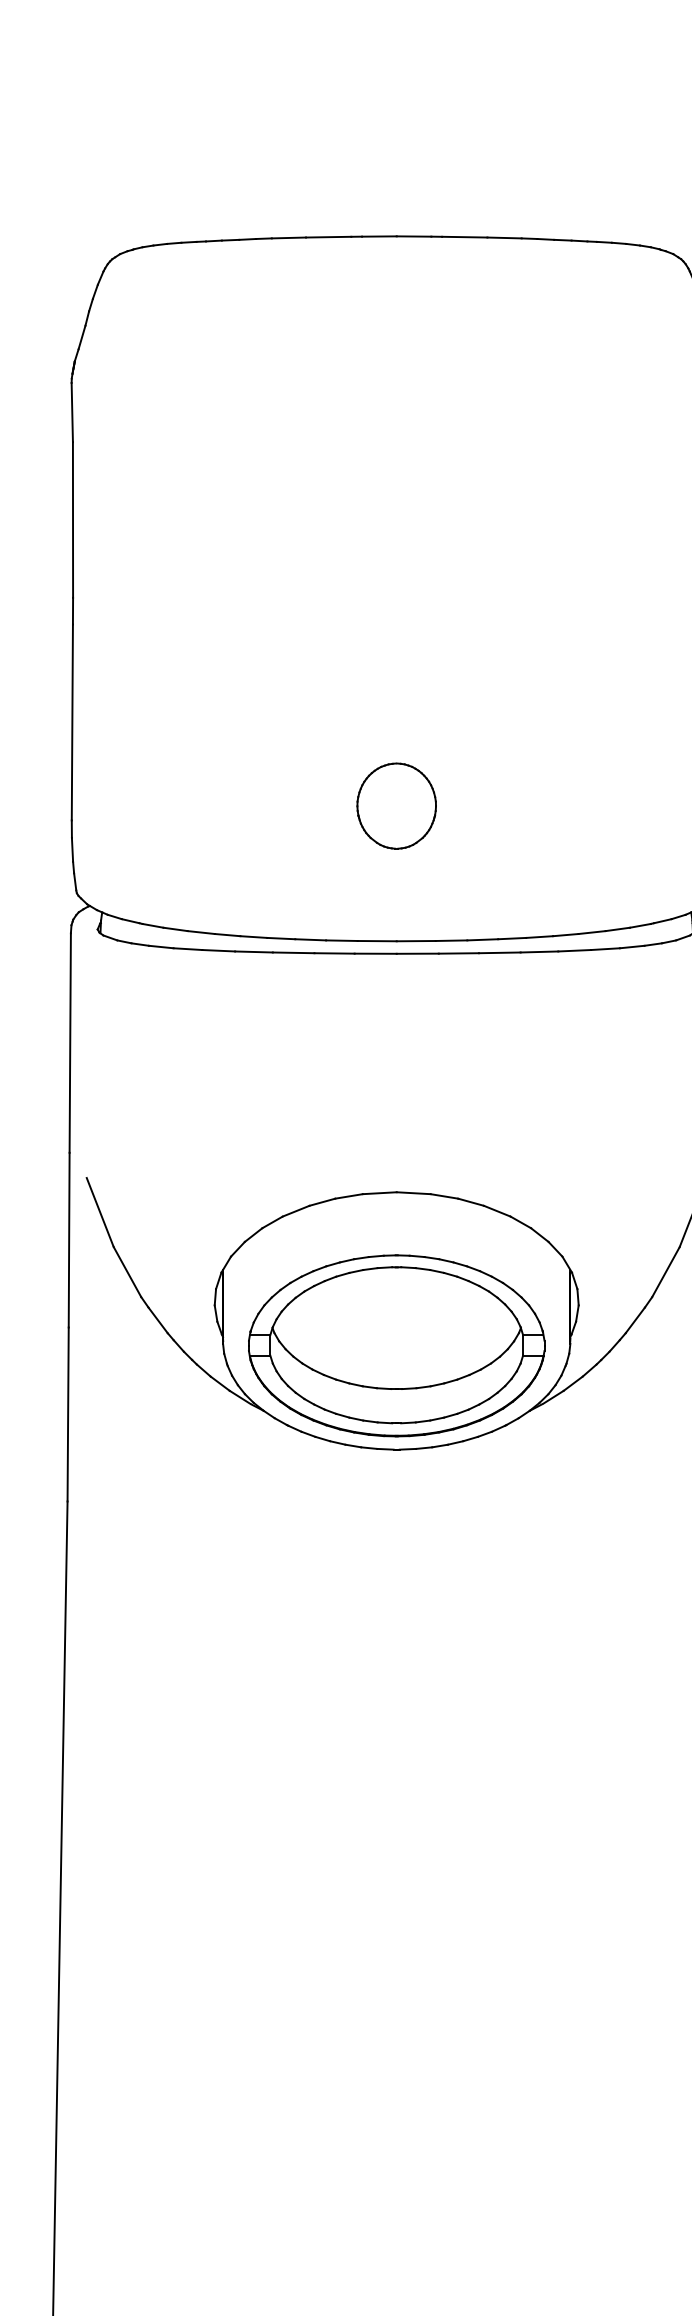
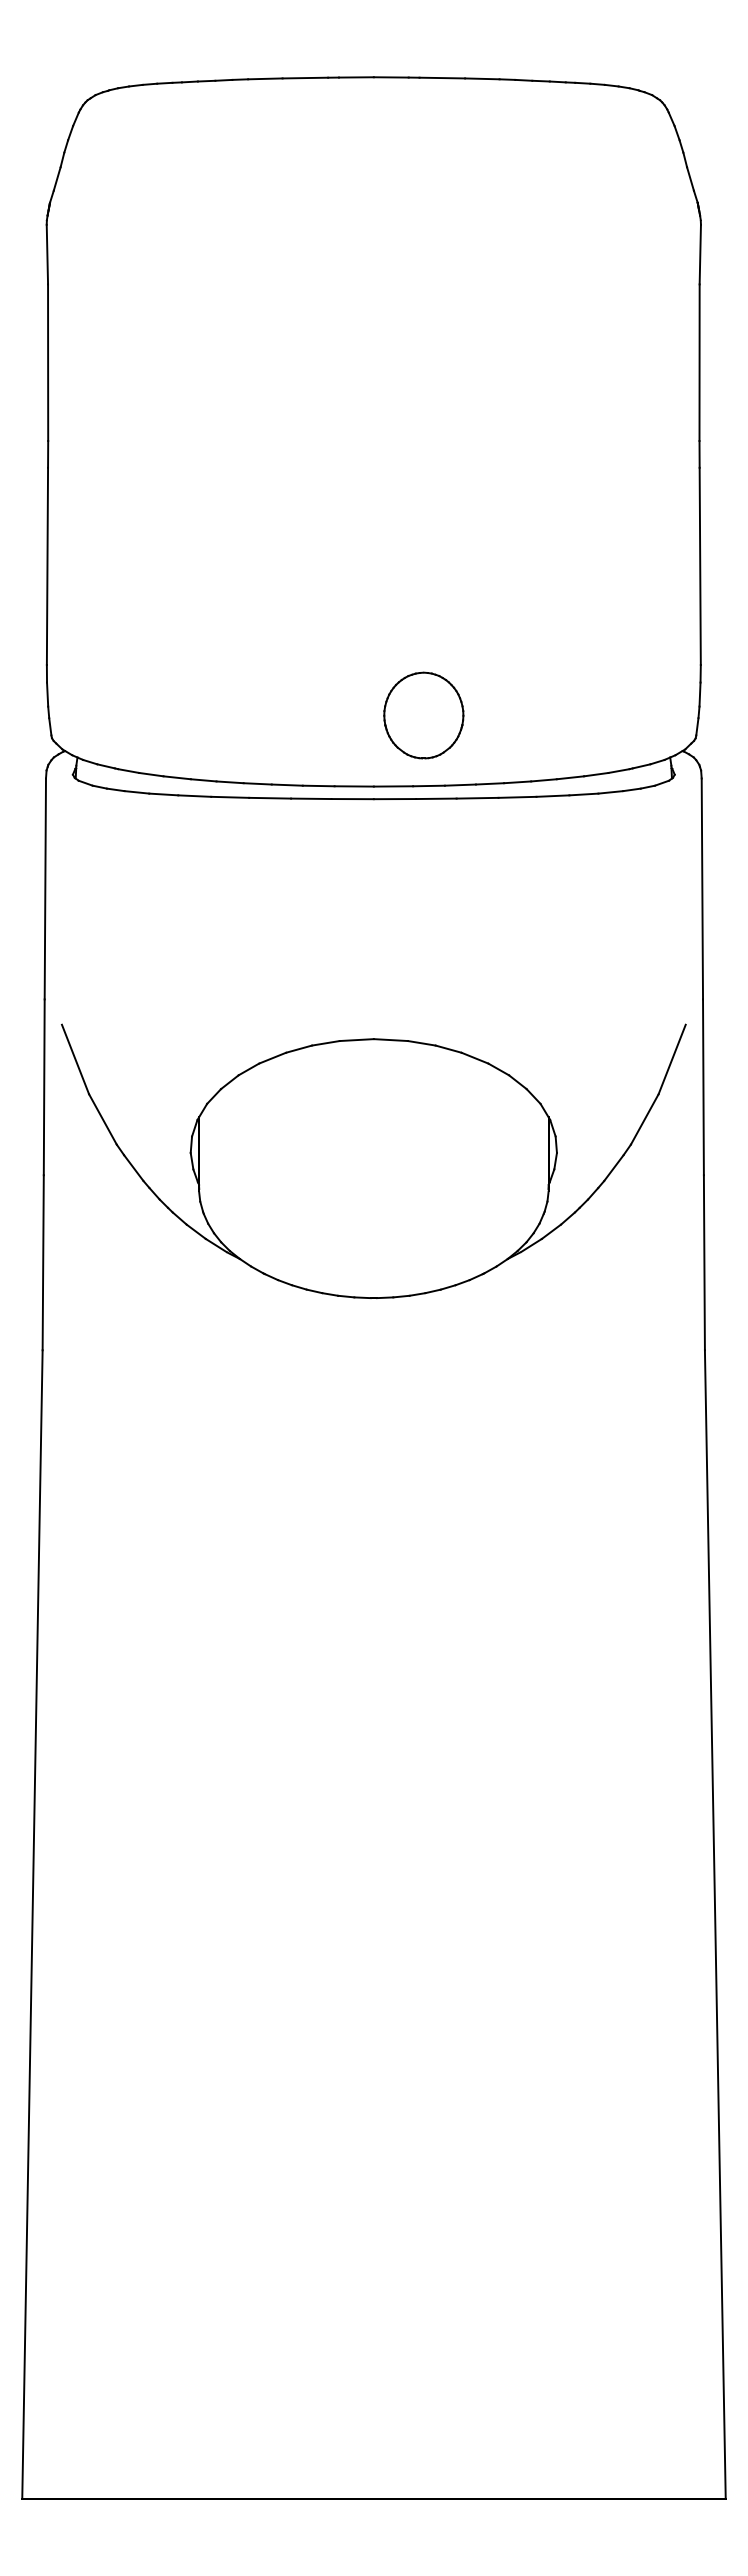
part: (396, 806) -> (423, 715), moved
part: (396, 1345) -> (373, 1193), removed

